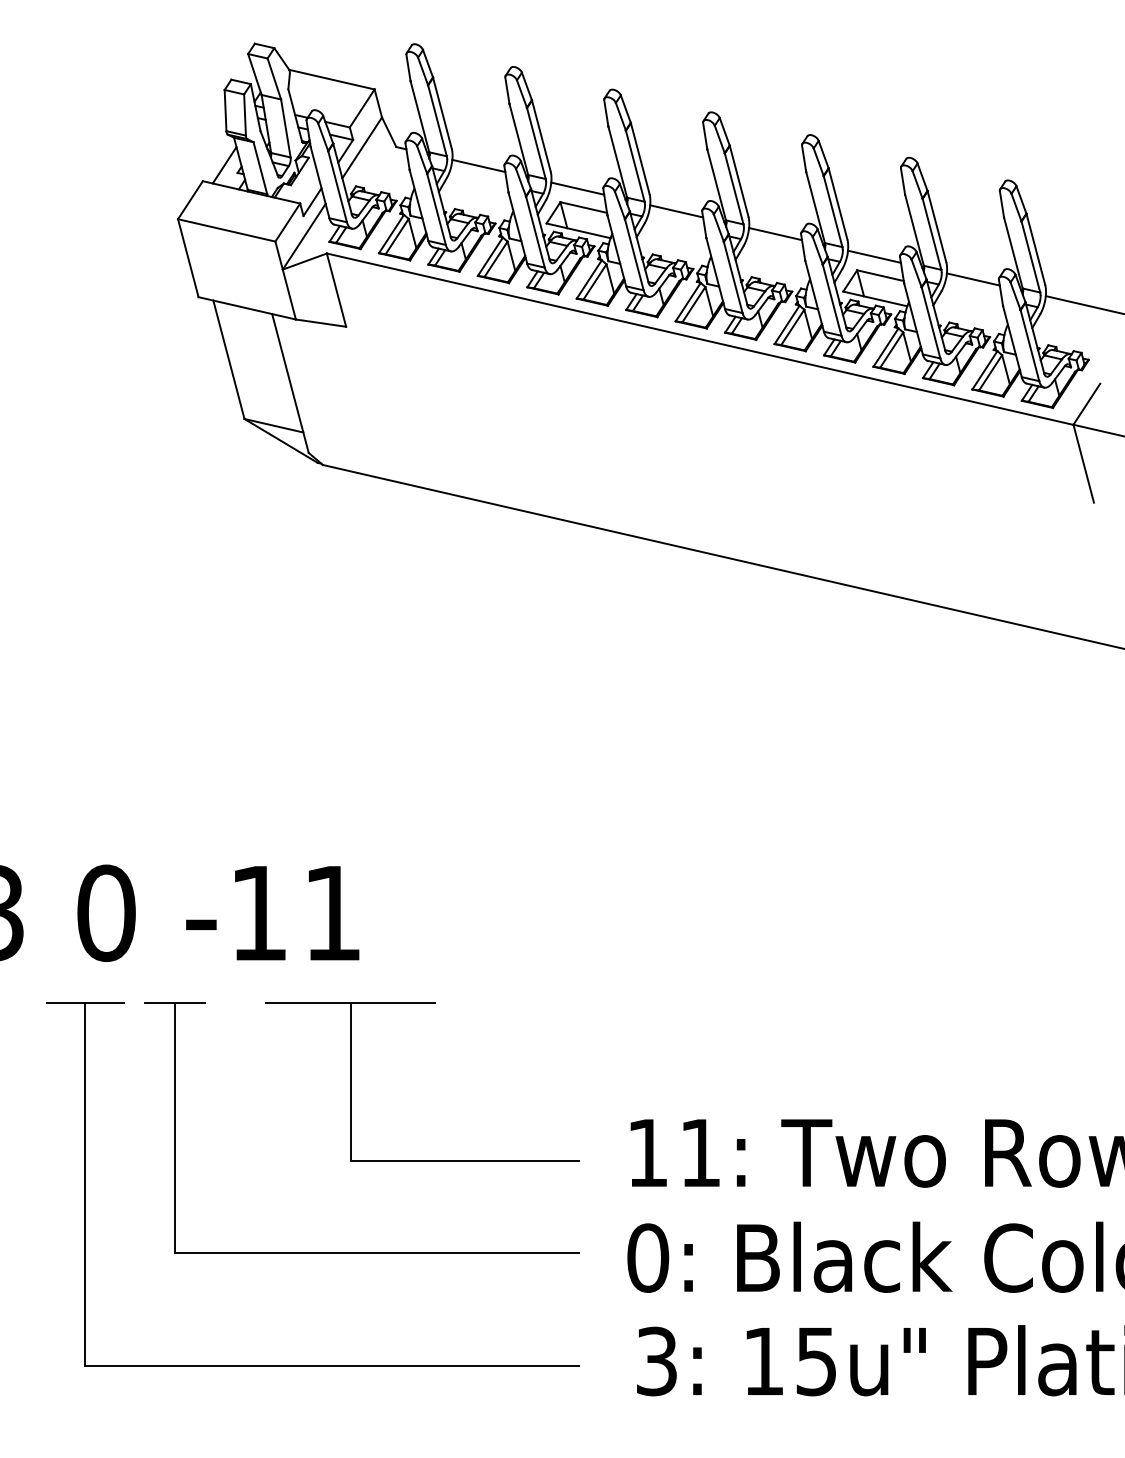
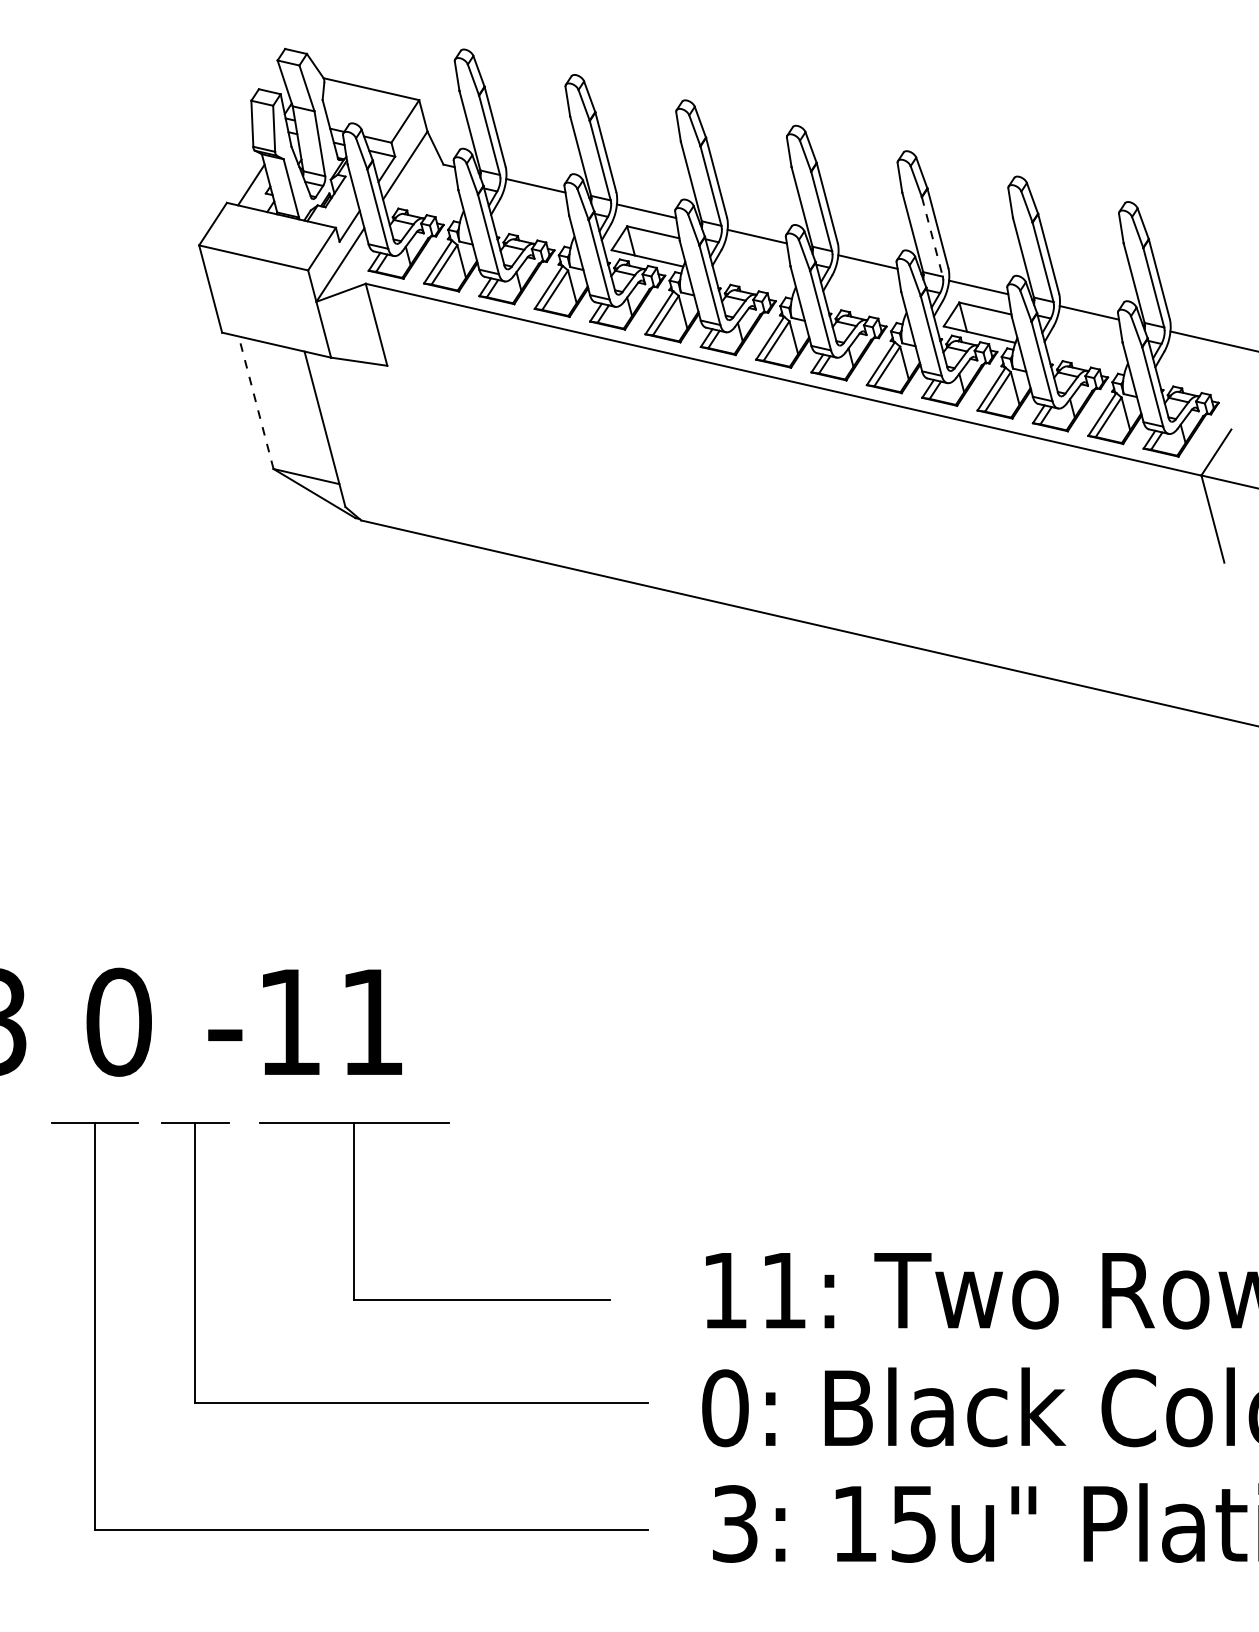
line: (833, 211) -> (932, 236), solid -> dashed
line: (228, 359) -> (255, 402), solid -> dashed
part: (351, 1081) -> (355, 1210), moved

